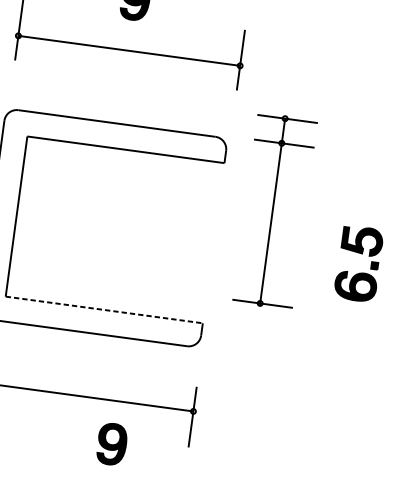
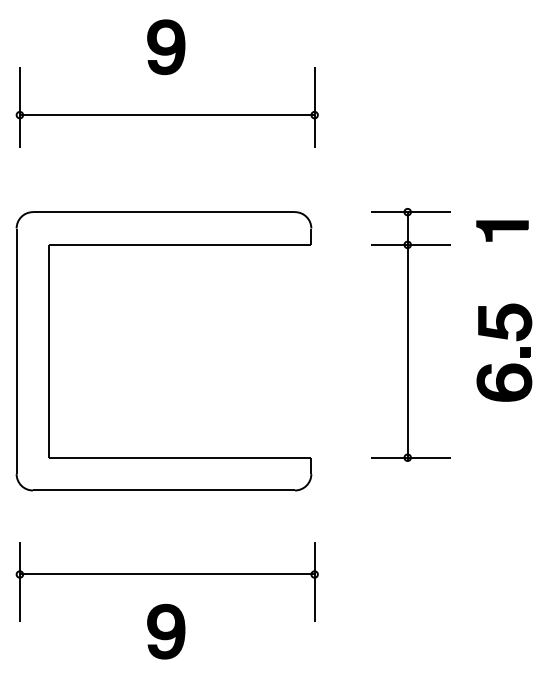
part: (369, 171) -> (502, 230), added
part: (274, 211) -> (410, 334), moved
line: (104, 309) -> (180, 457), dashed -> solid
part: (112, 444) -> (166, 631), moved

